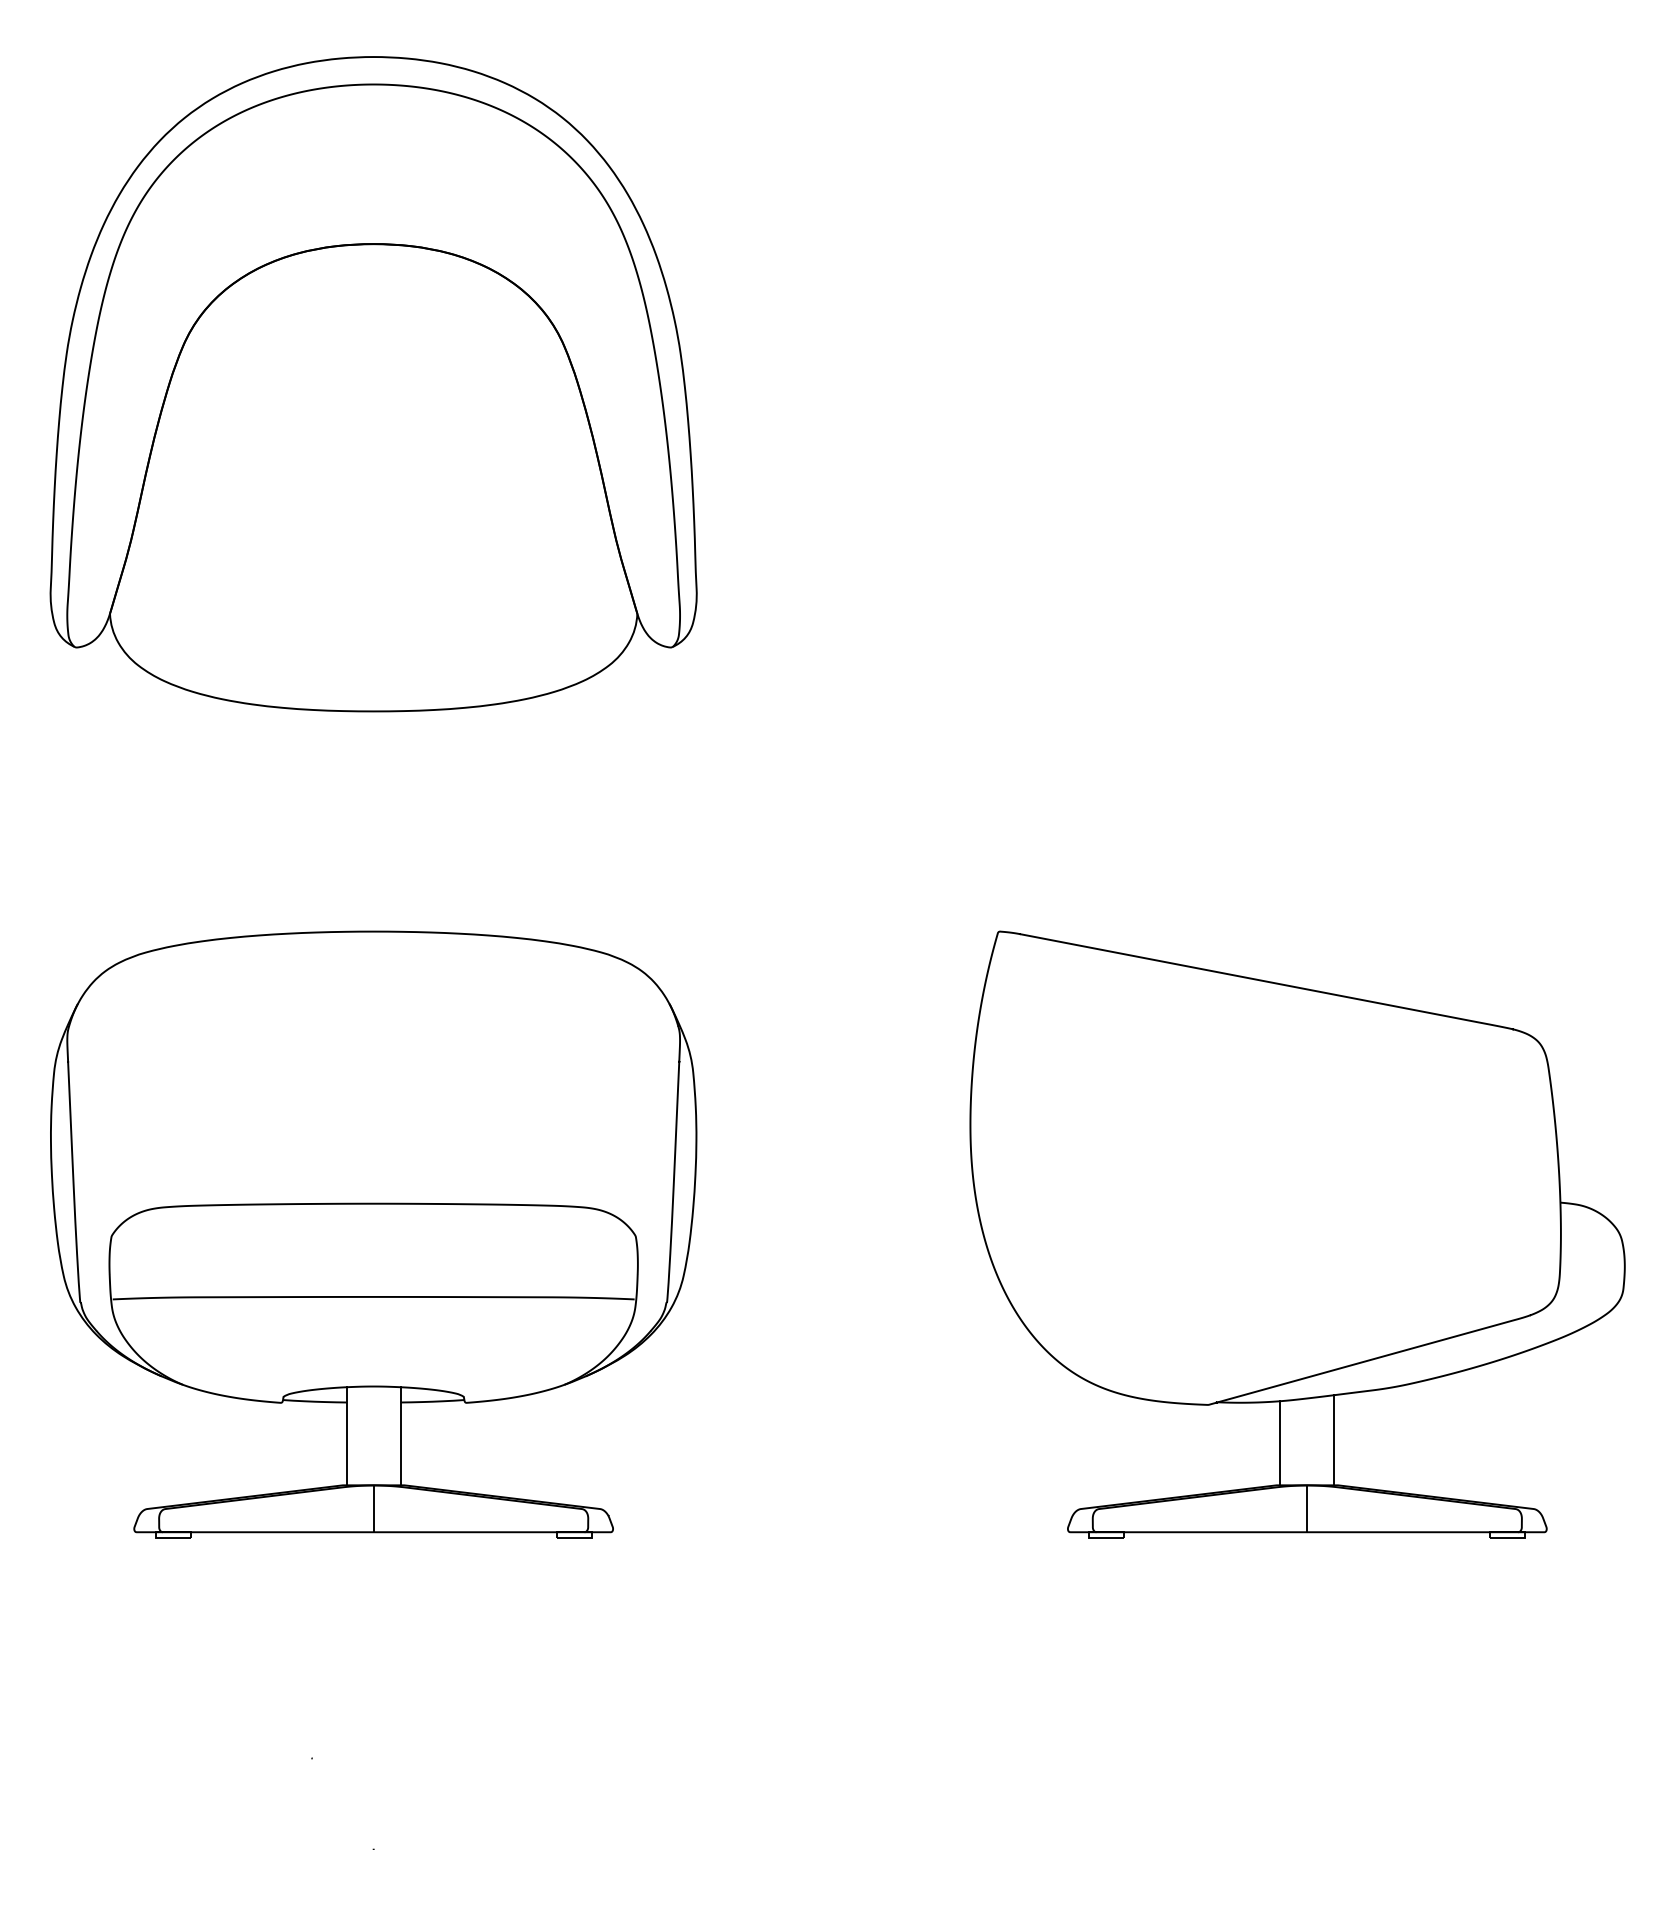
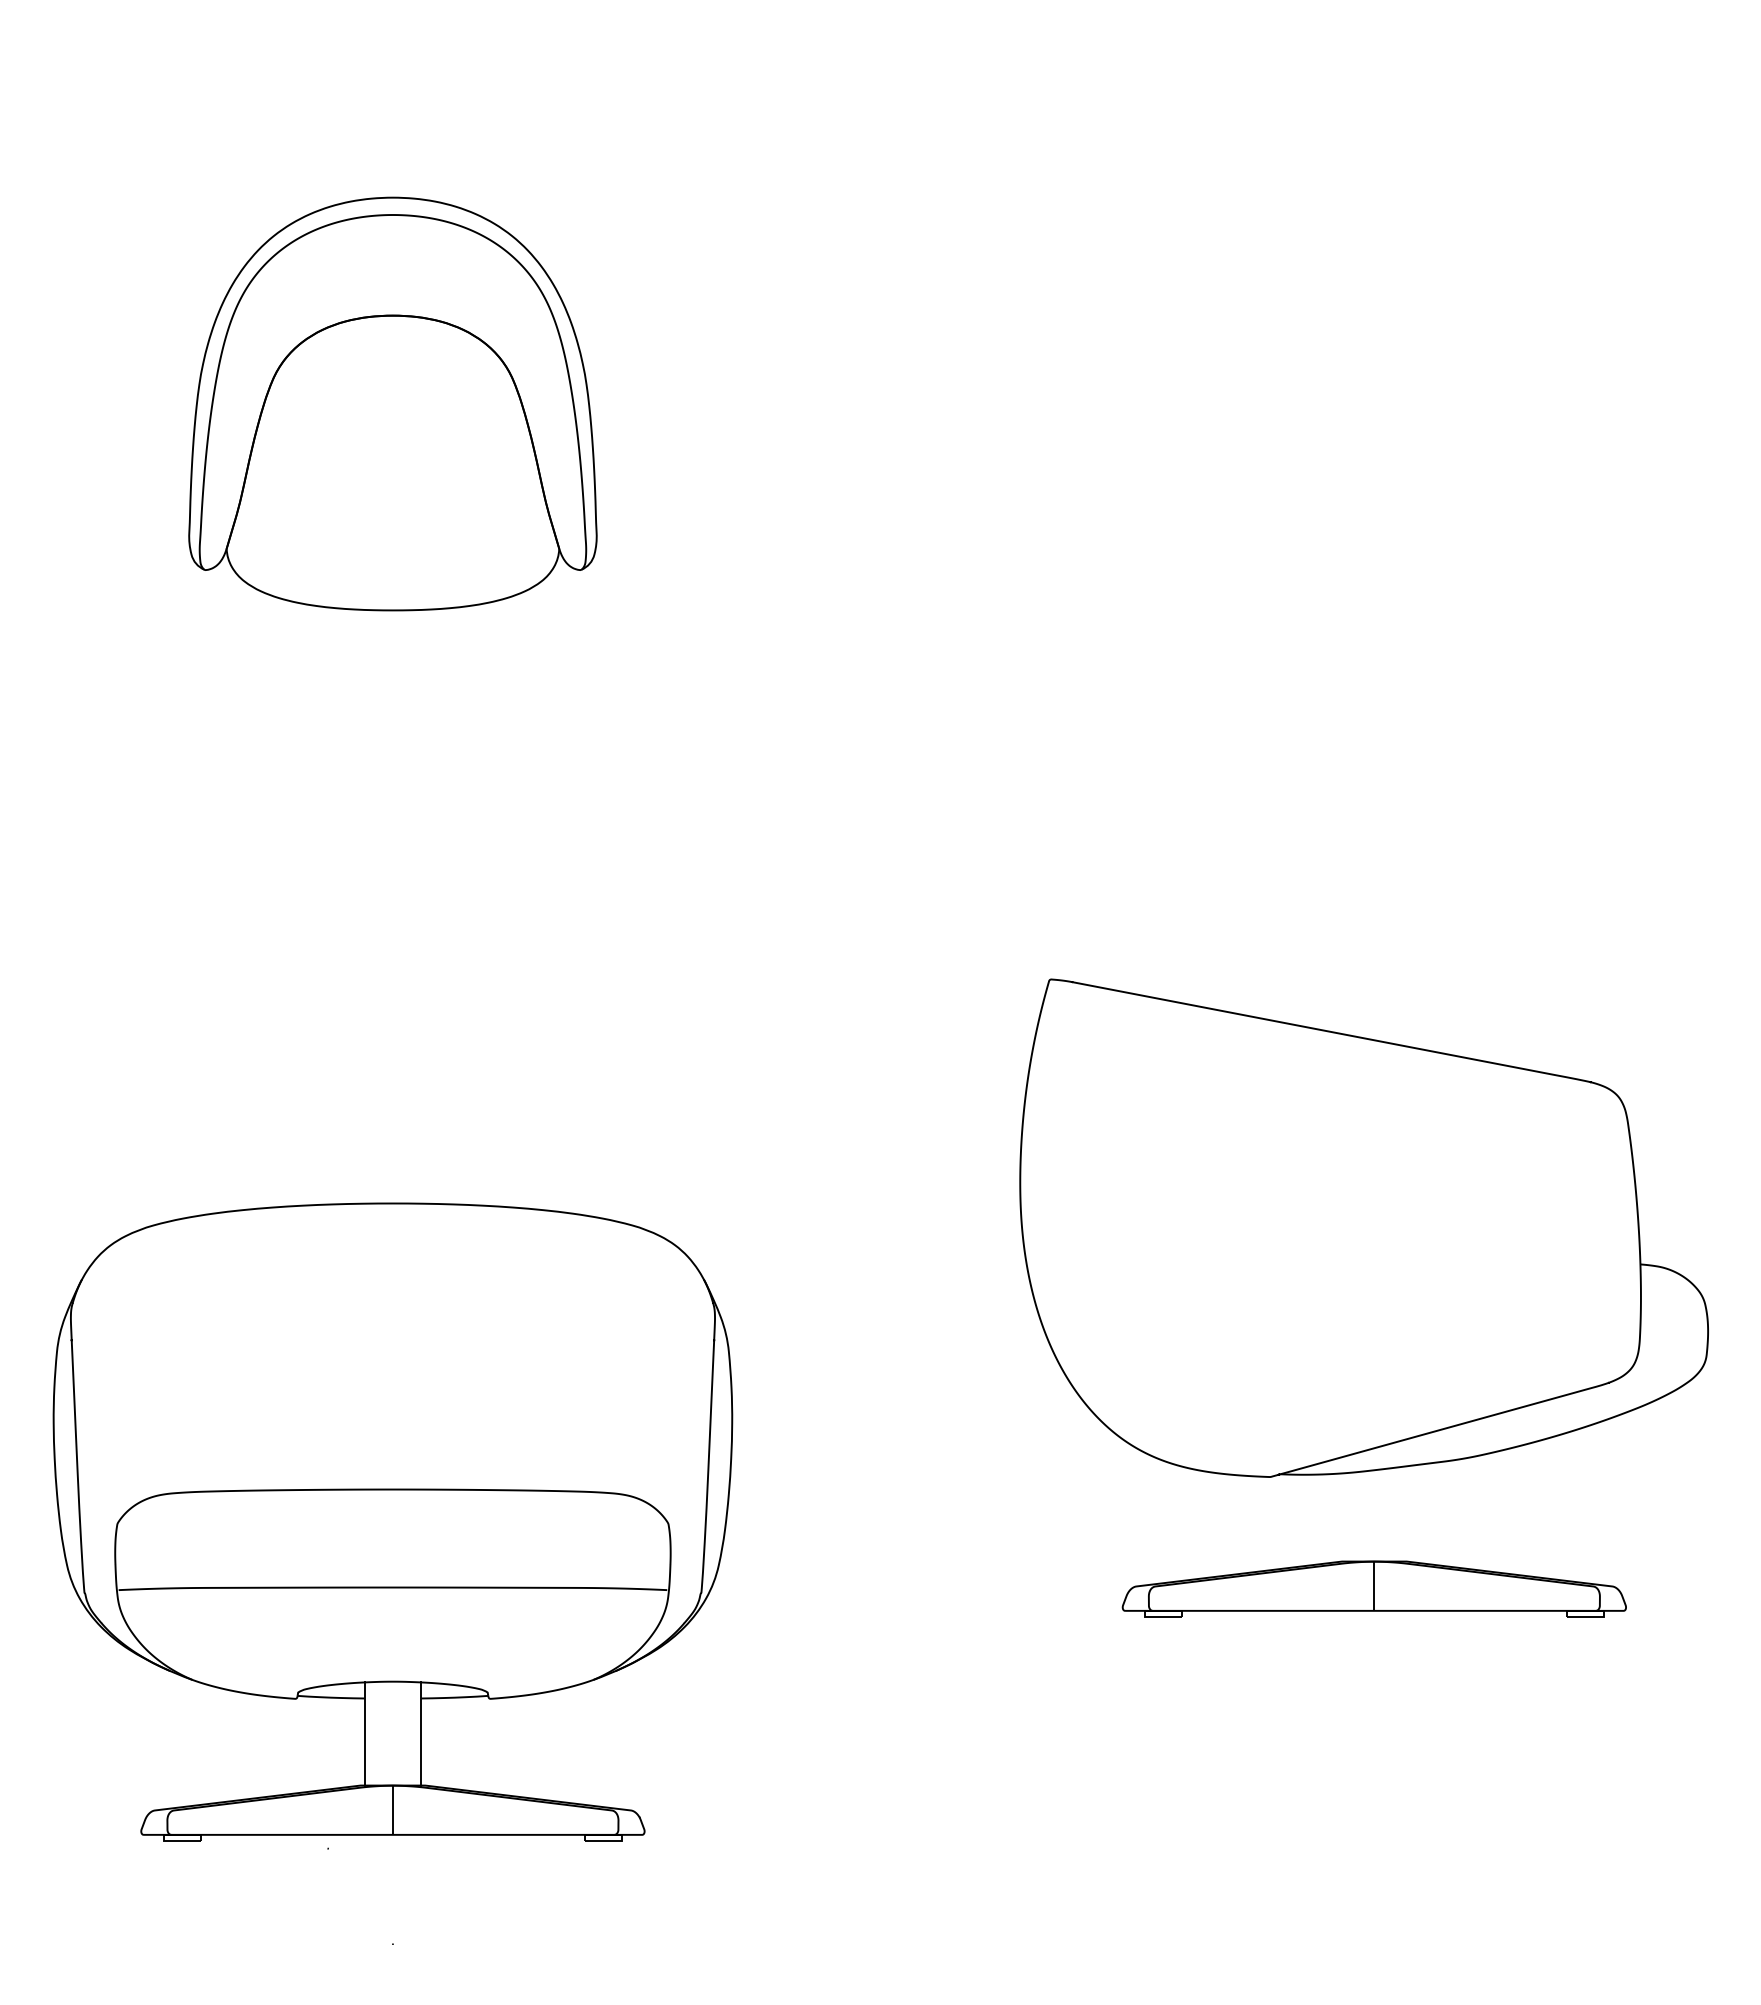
part: (373, 383) -> (392, 403), size x0.6
part: (373, 1234) -> (392, 1521), moved
line: (1334, 1439) -> (1402, 1513), removed
line: (1280, 1443) -> (1346, 1517), removed

